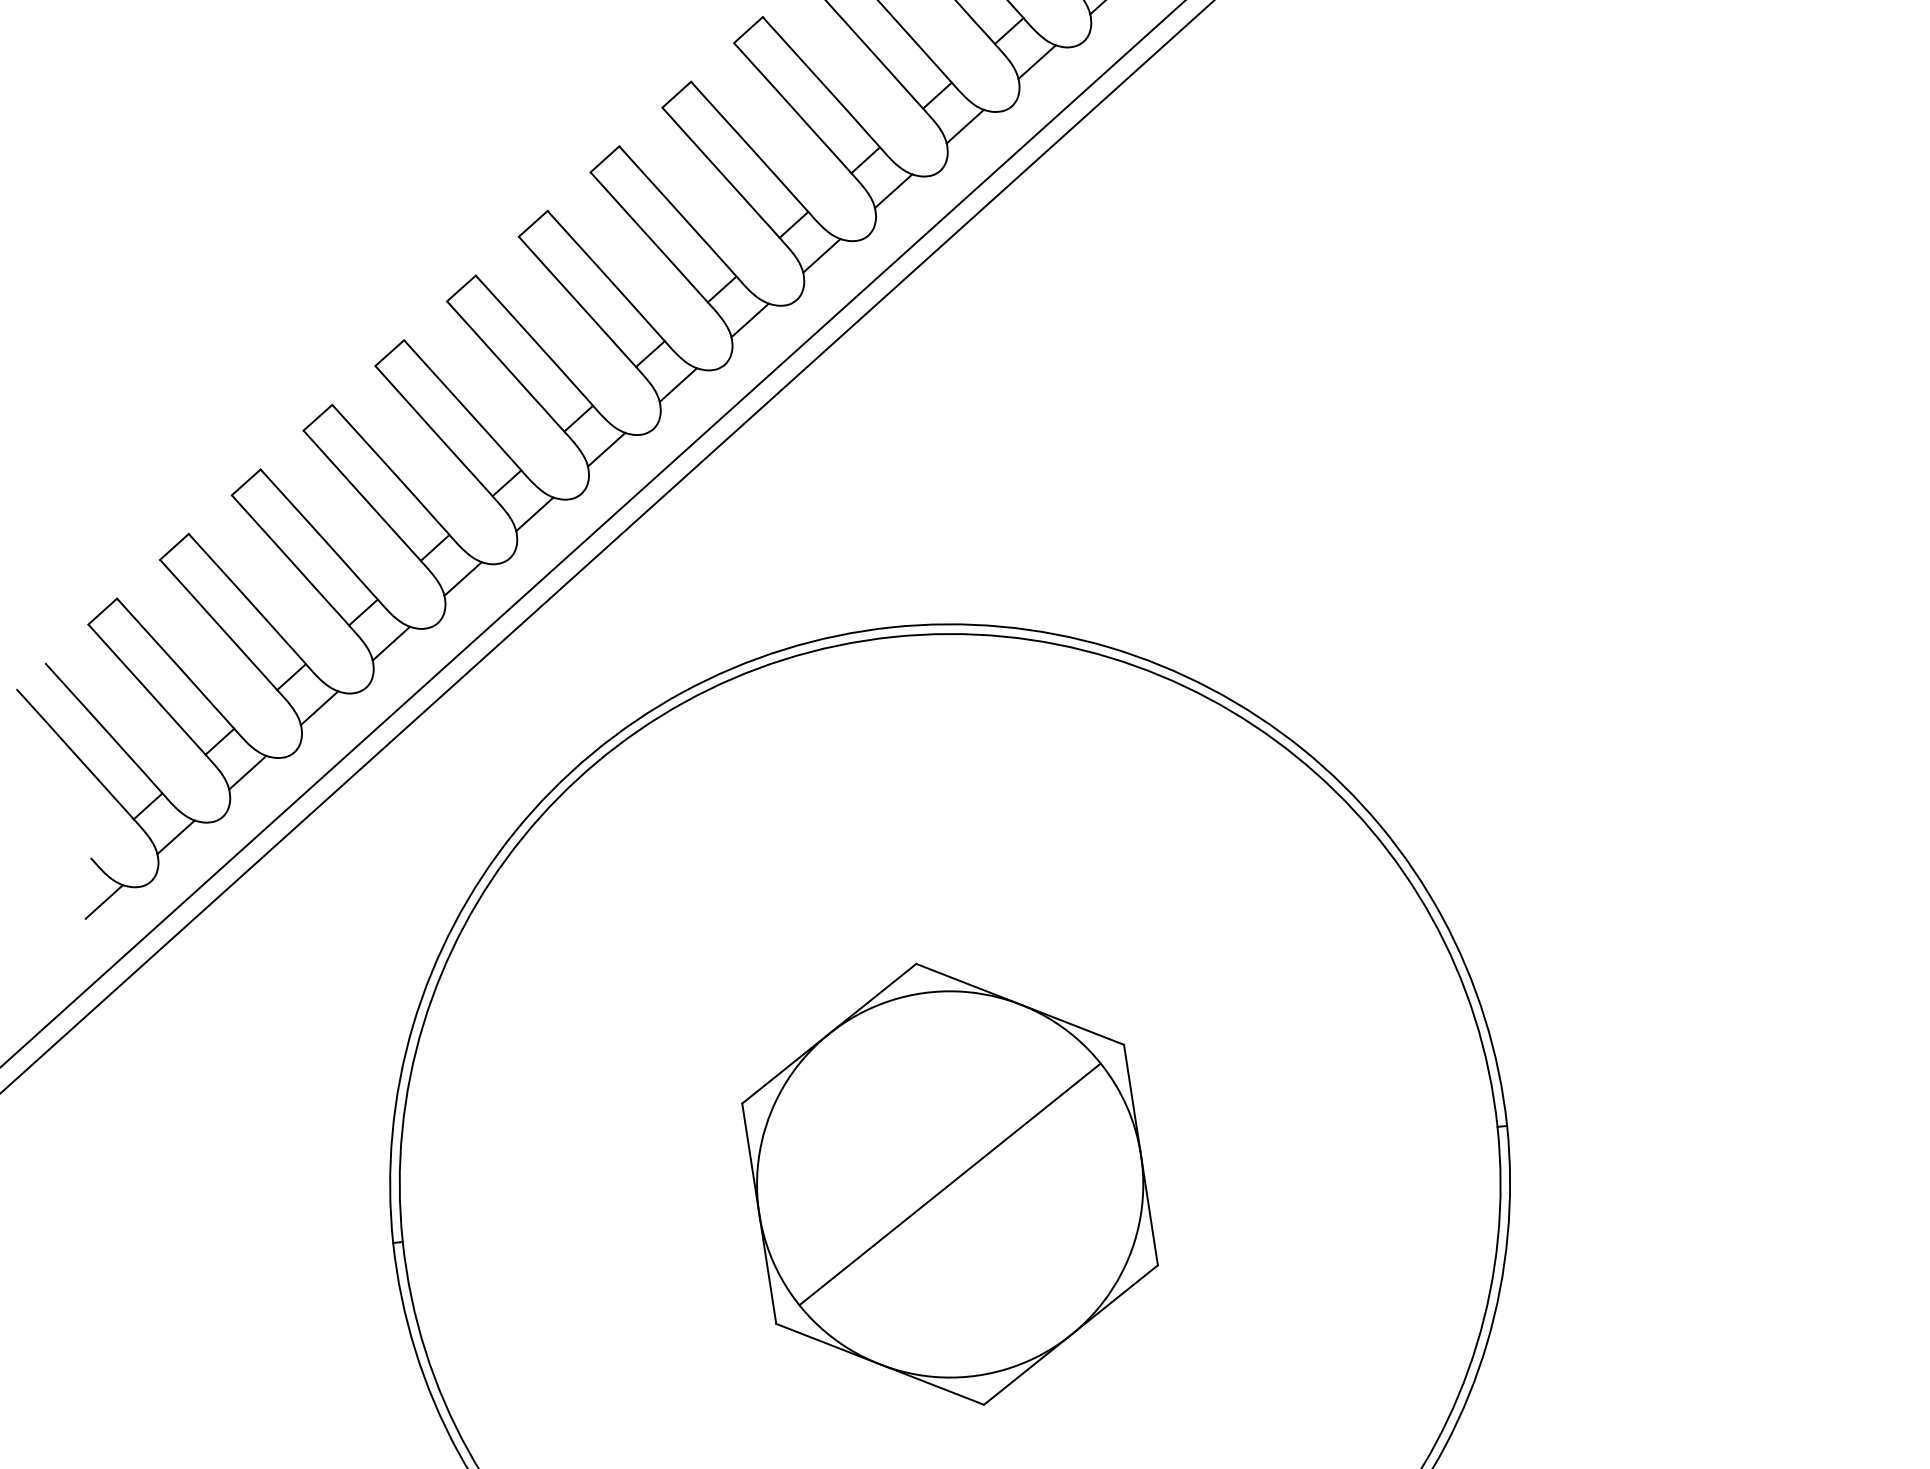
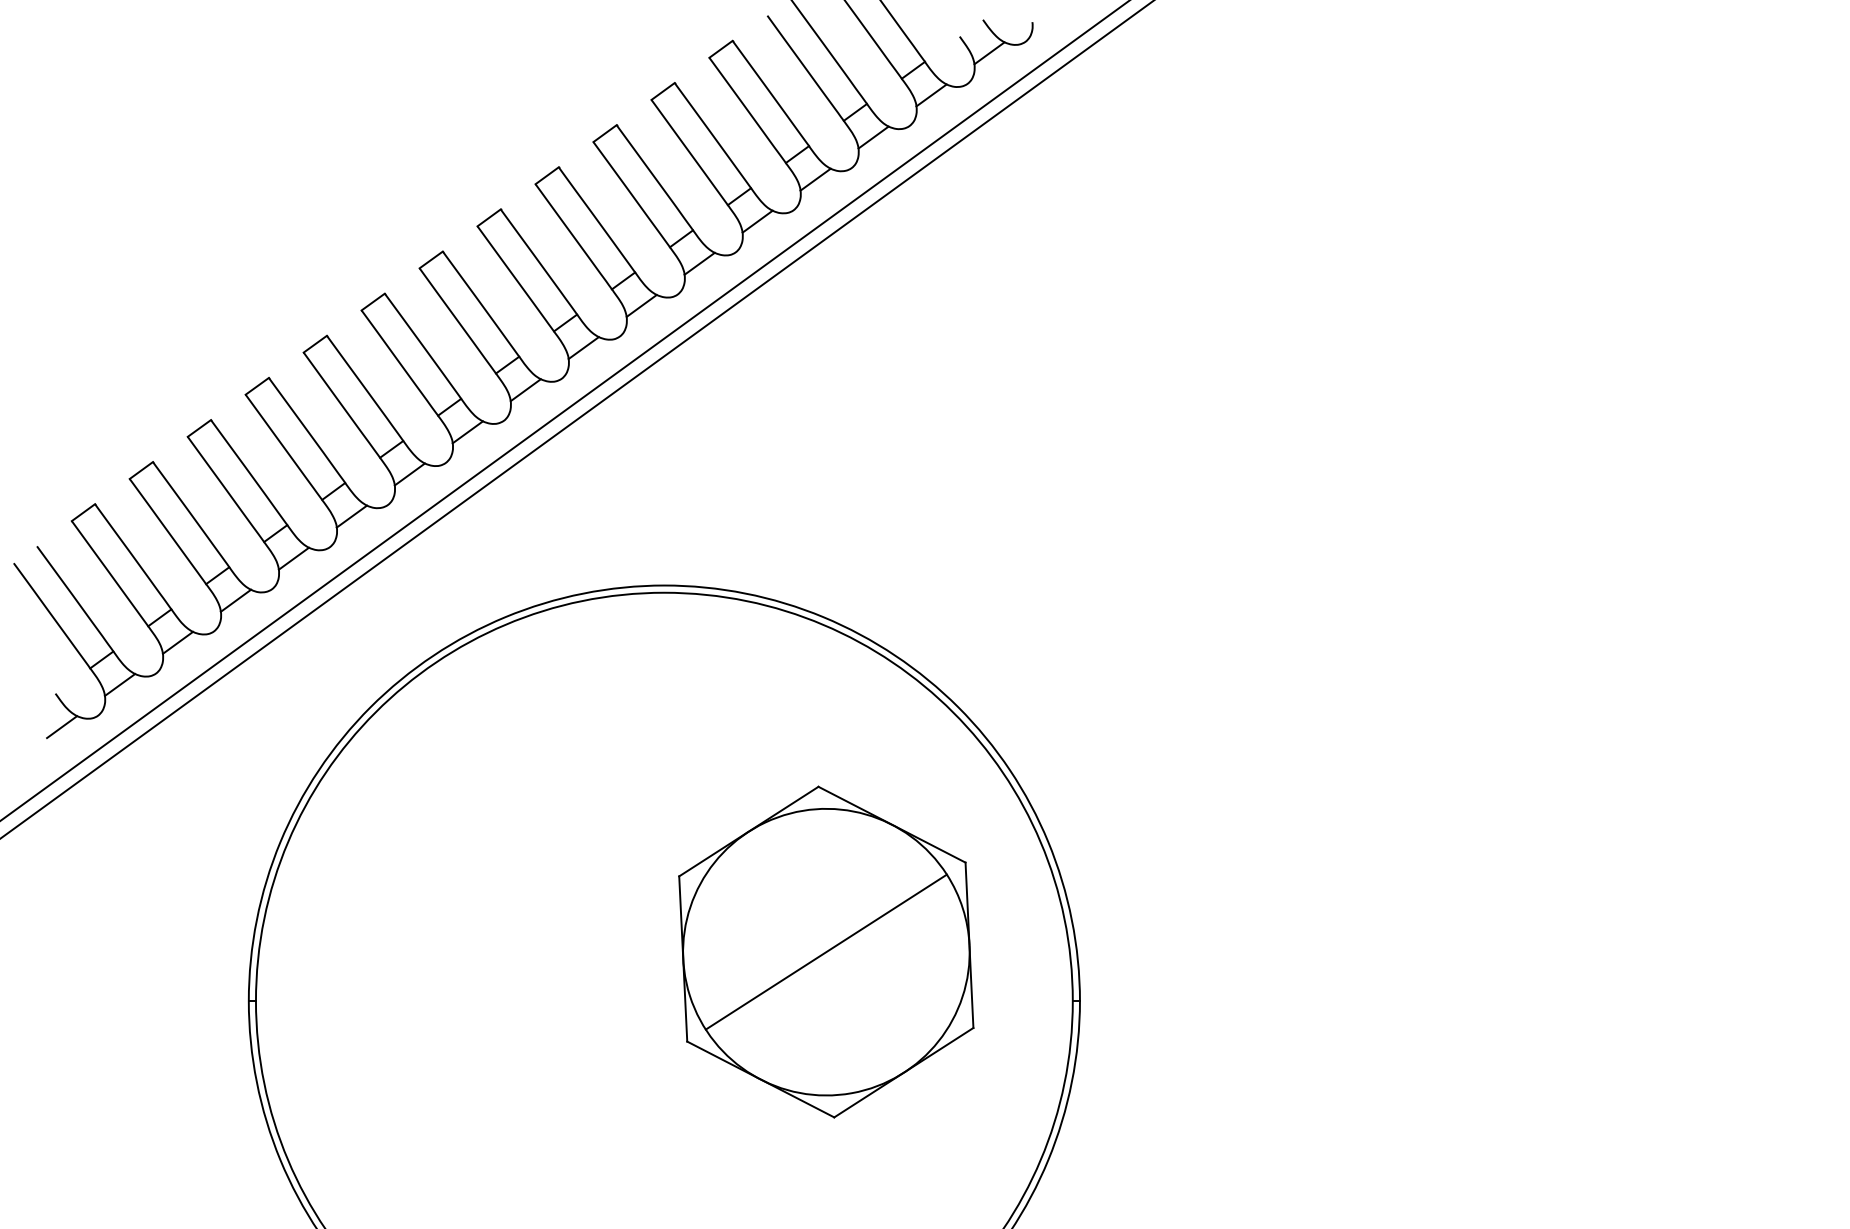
part: (950, 1183) -> (826, 951), moved

